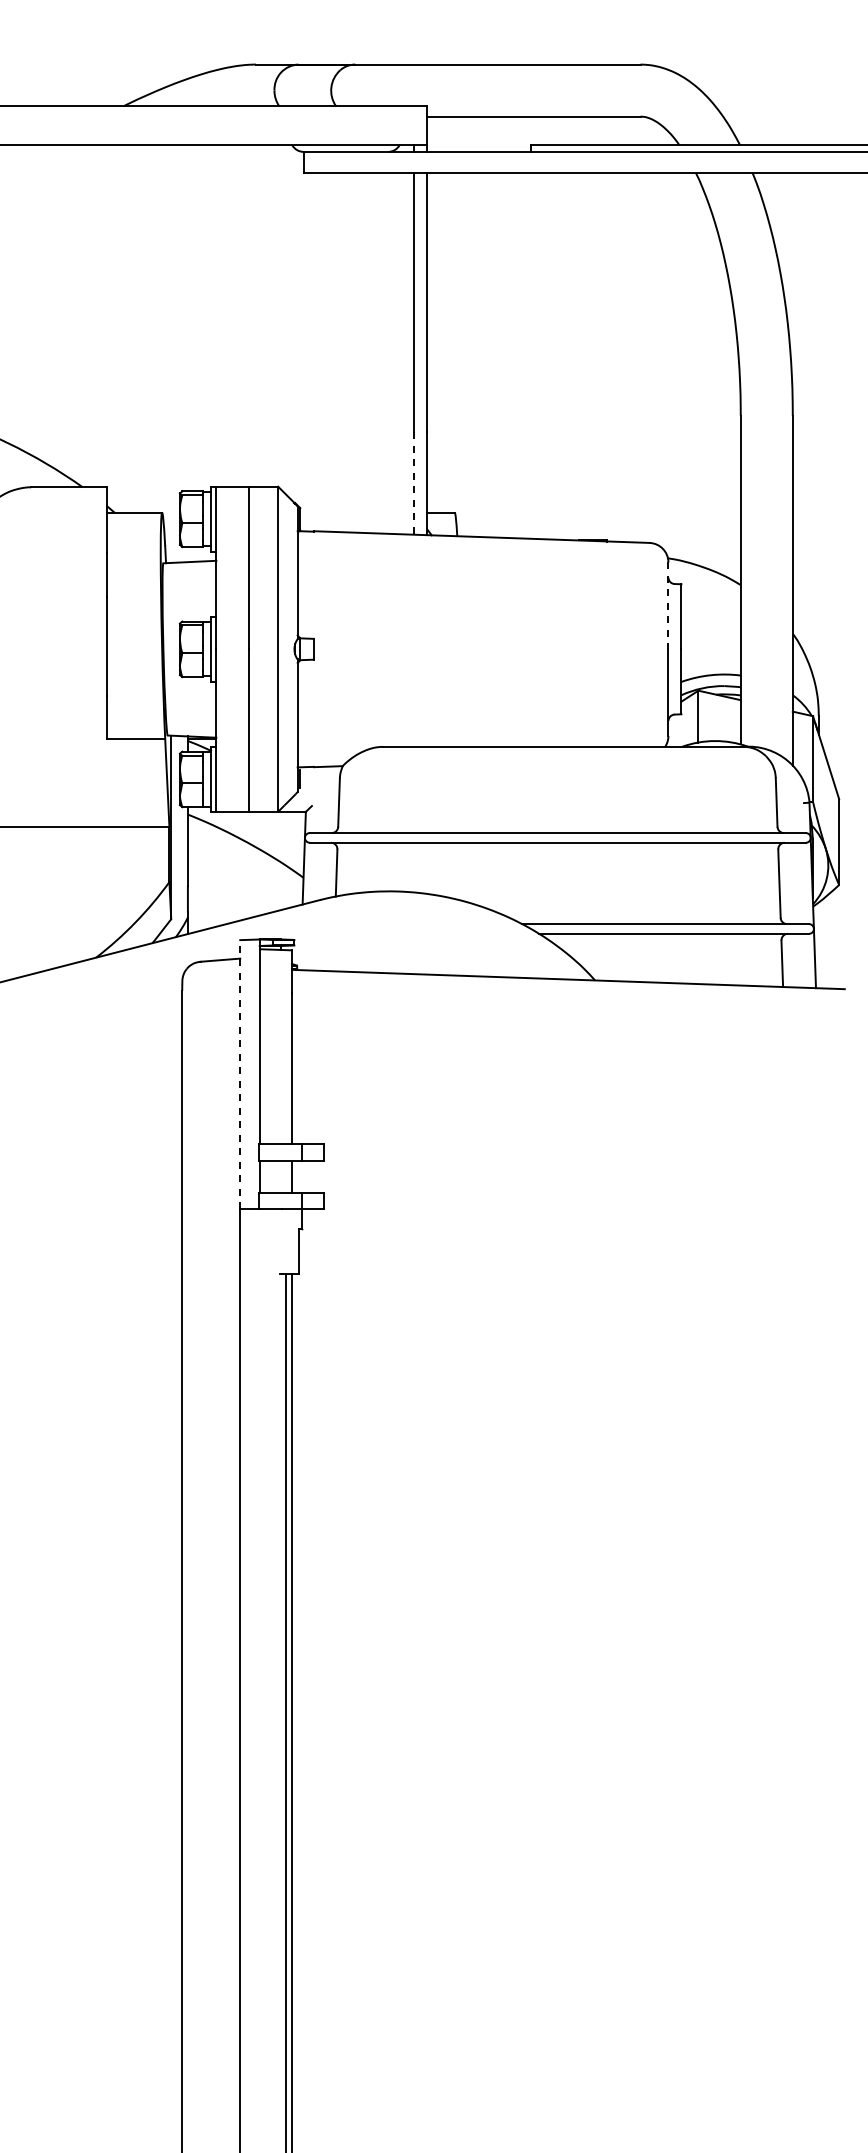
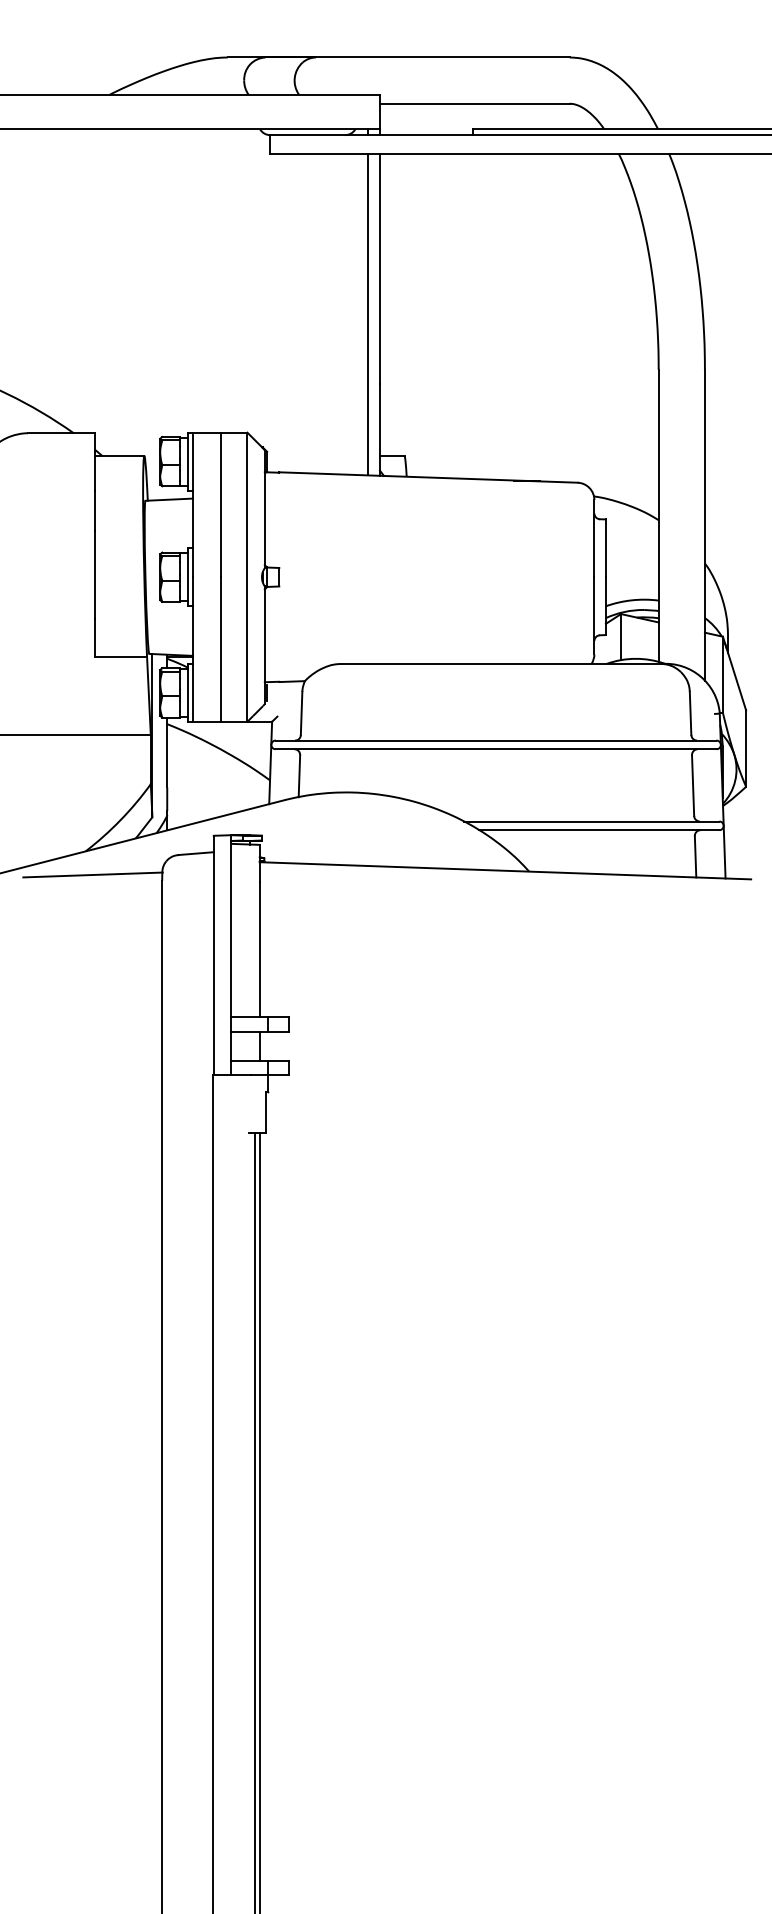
line: (414, 484) -> (368, 430), dashed -> solid
line: (668, 606) -> (594, 539), dashed -> solid
line: (104, 983) -> (93, 874), added
line: (240, 1074) -> (213, 955), dashed -> solid

